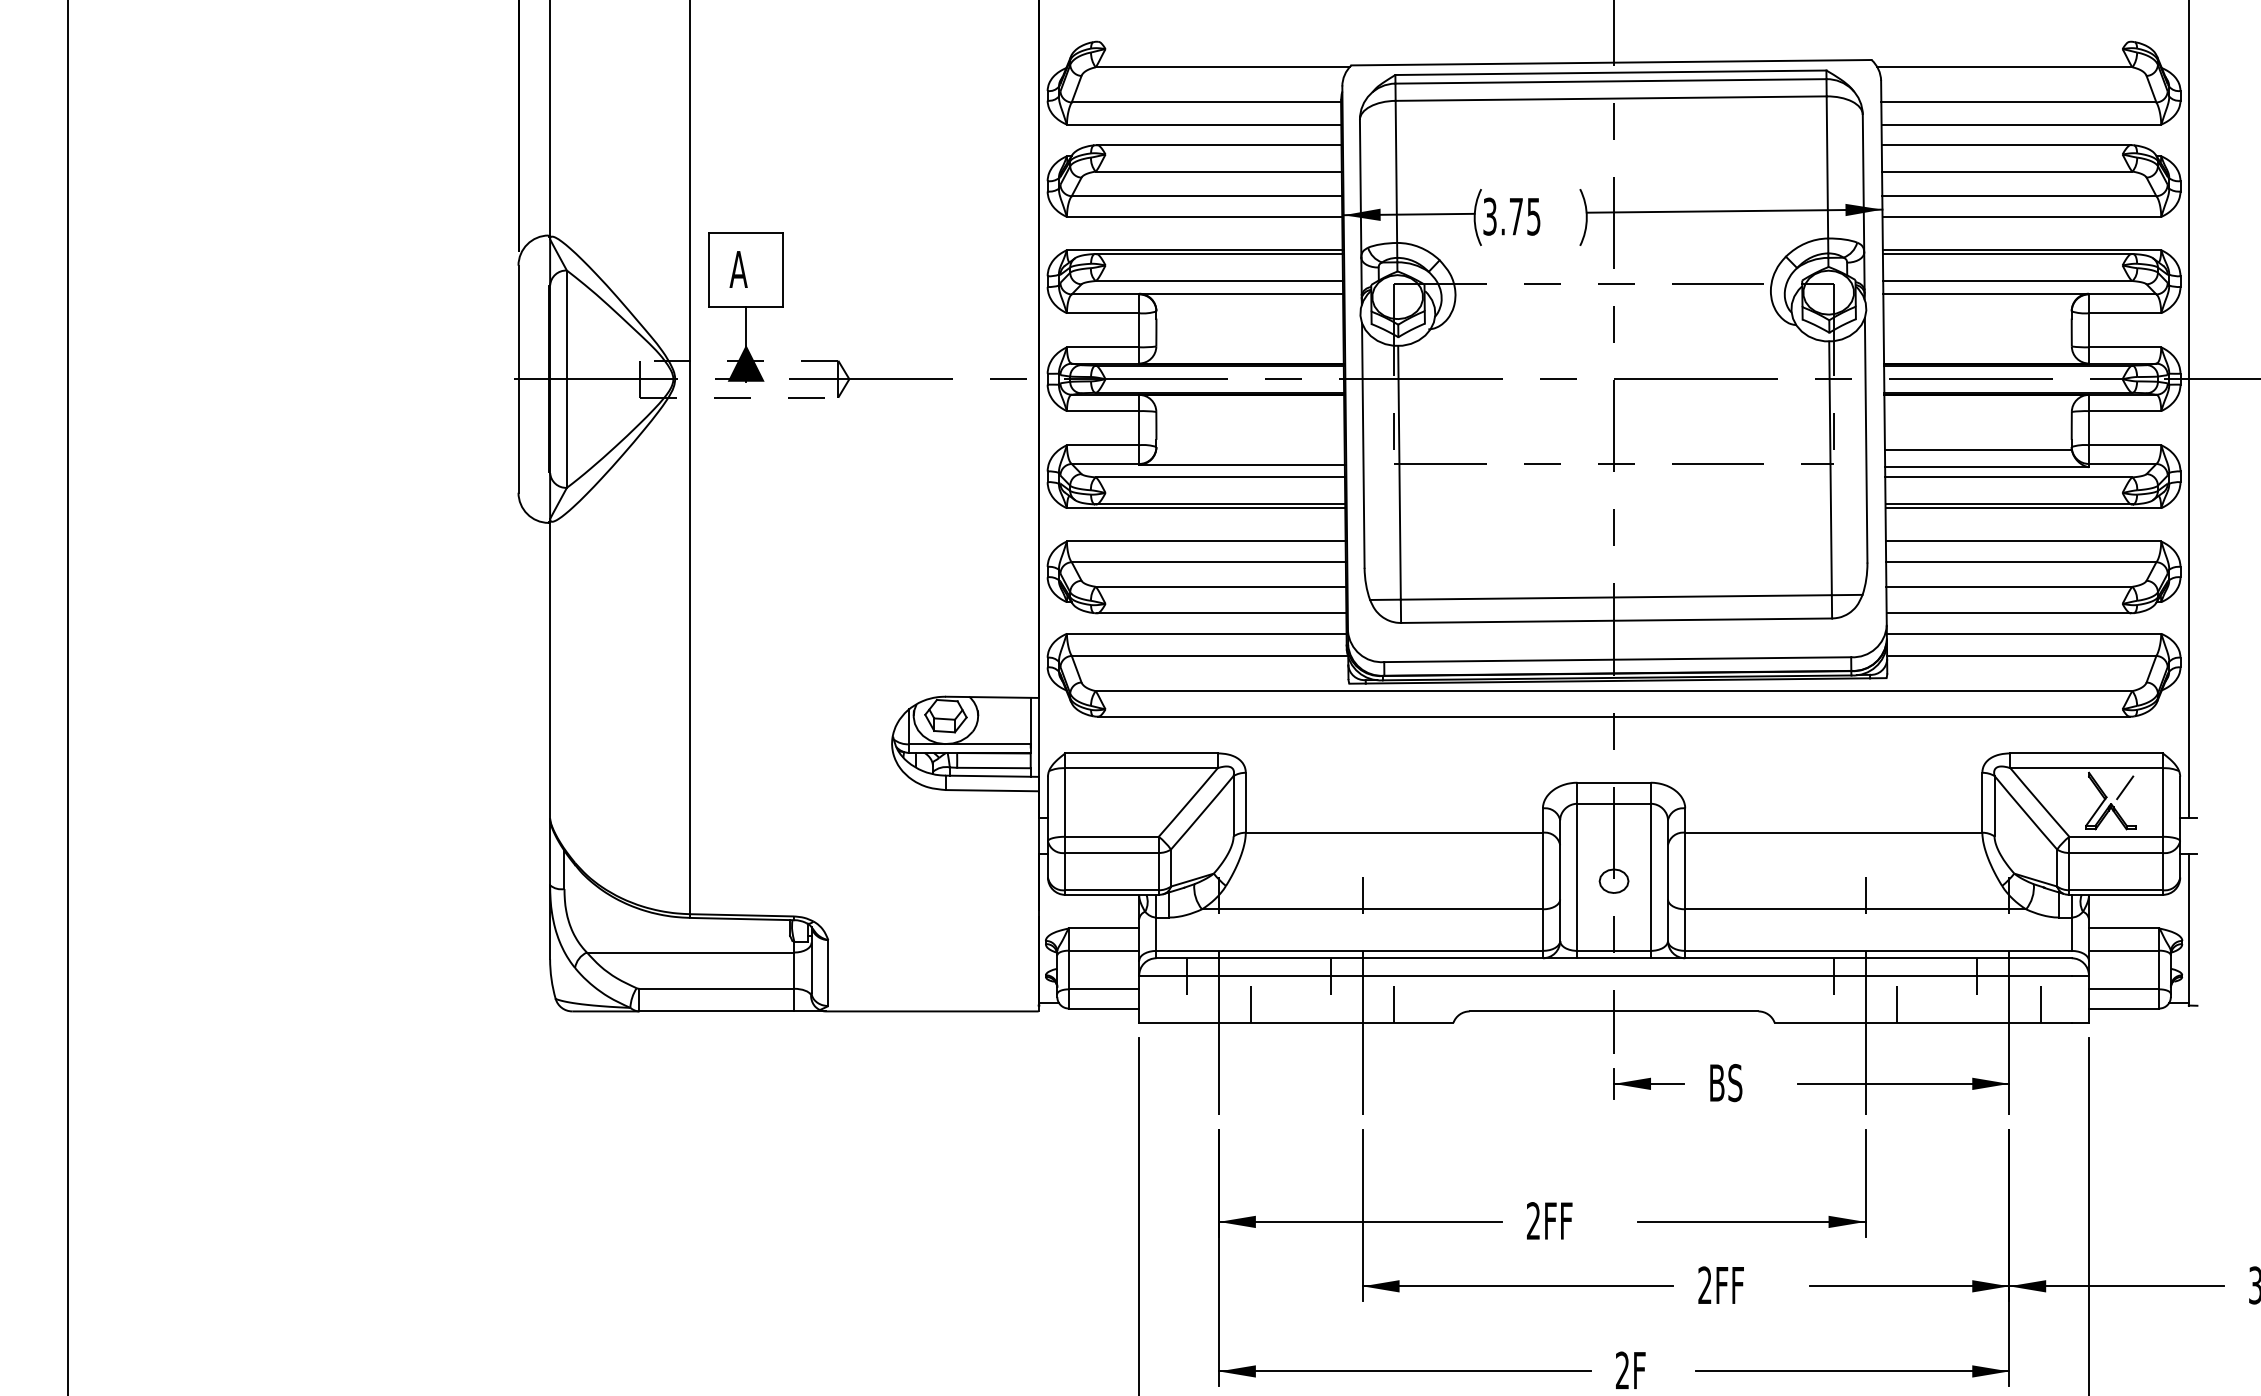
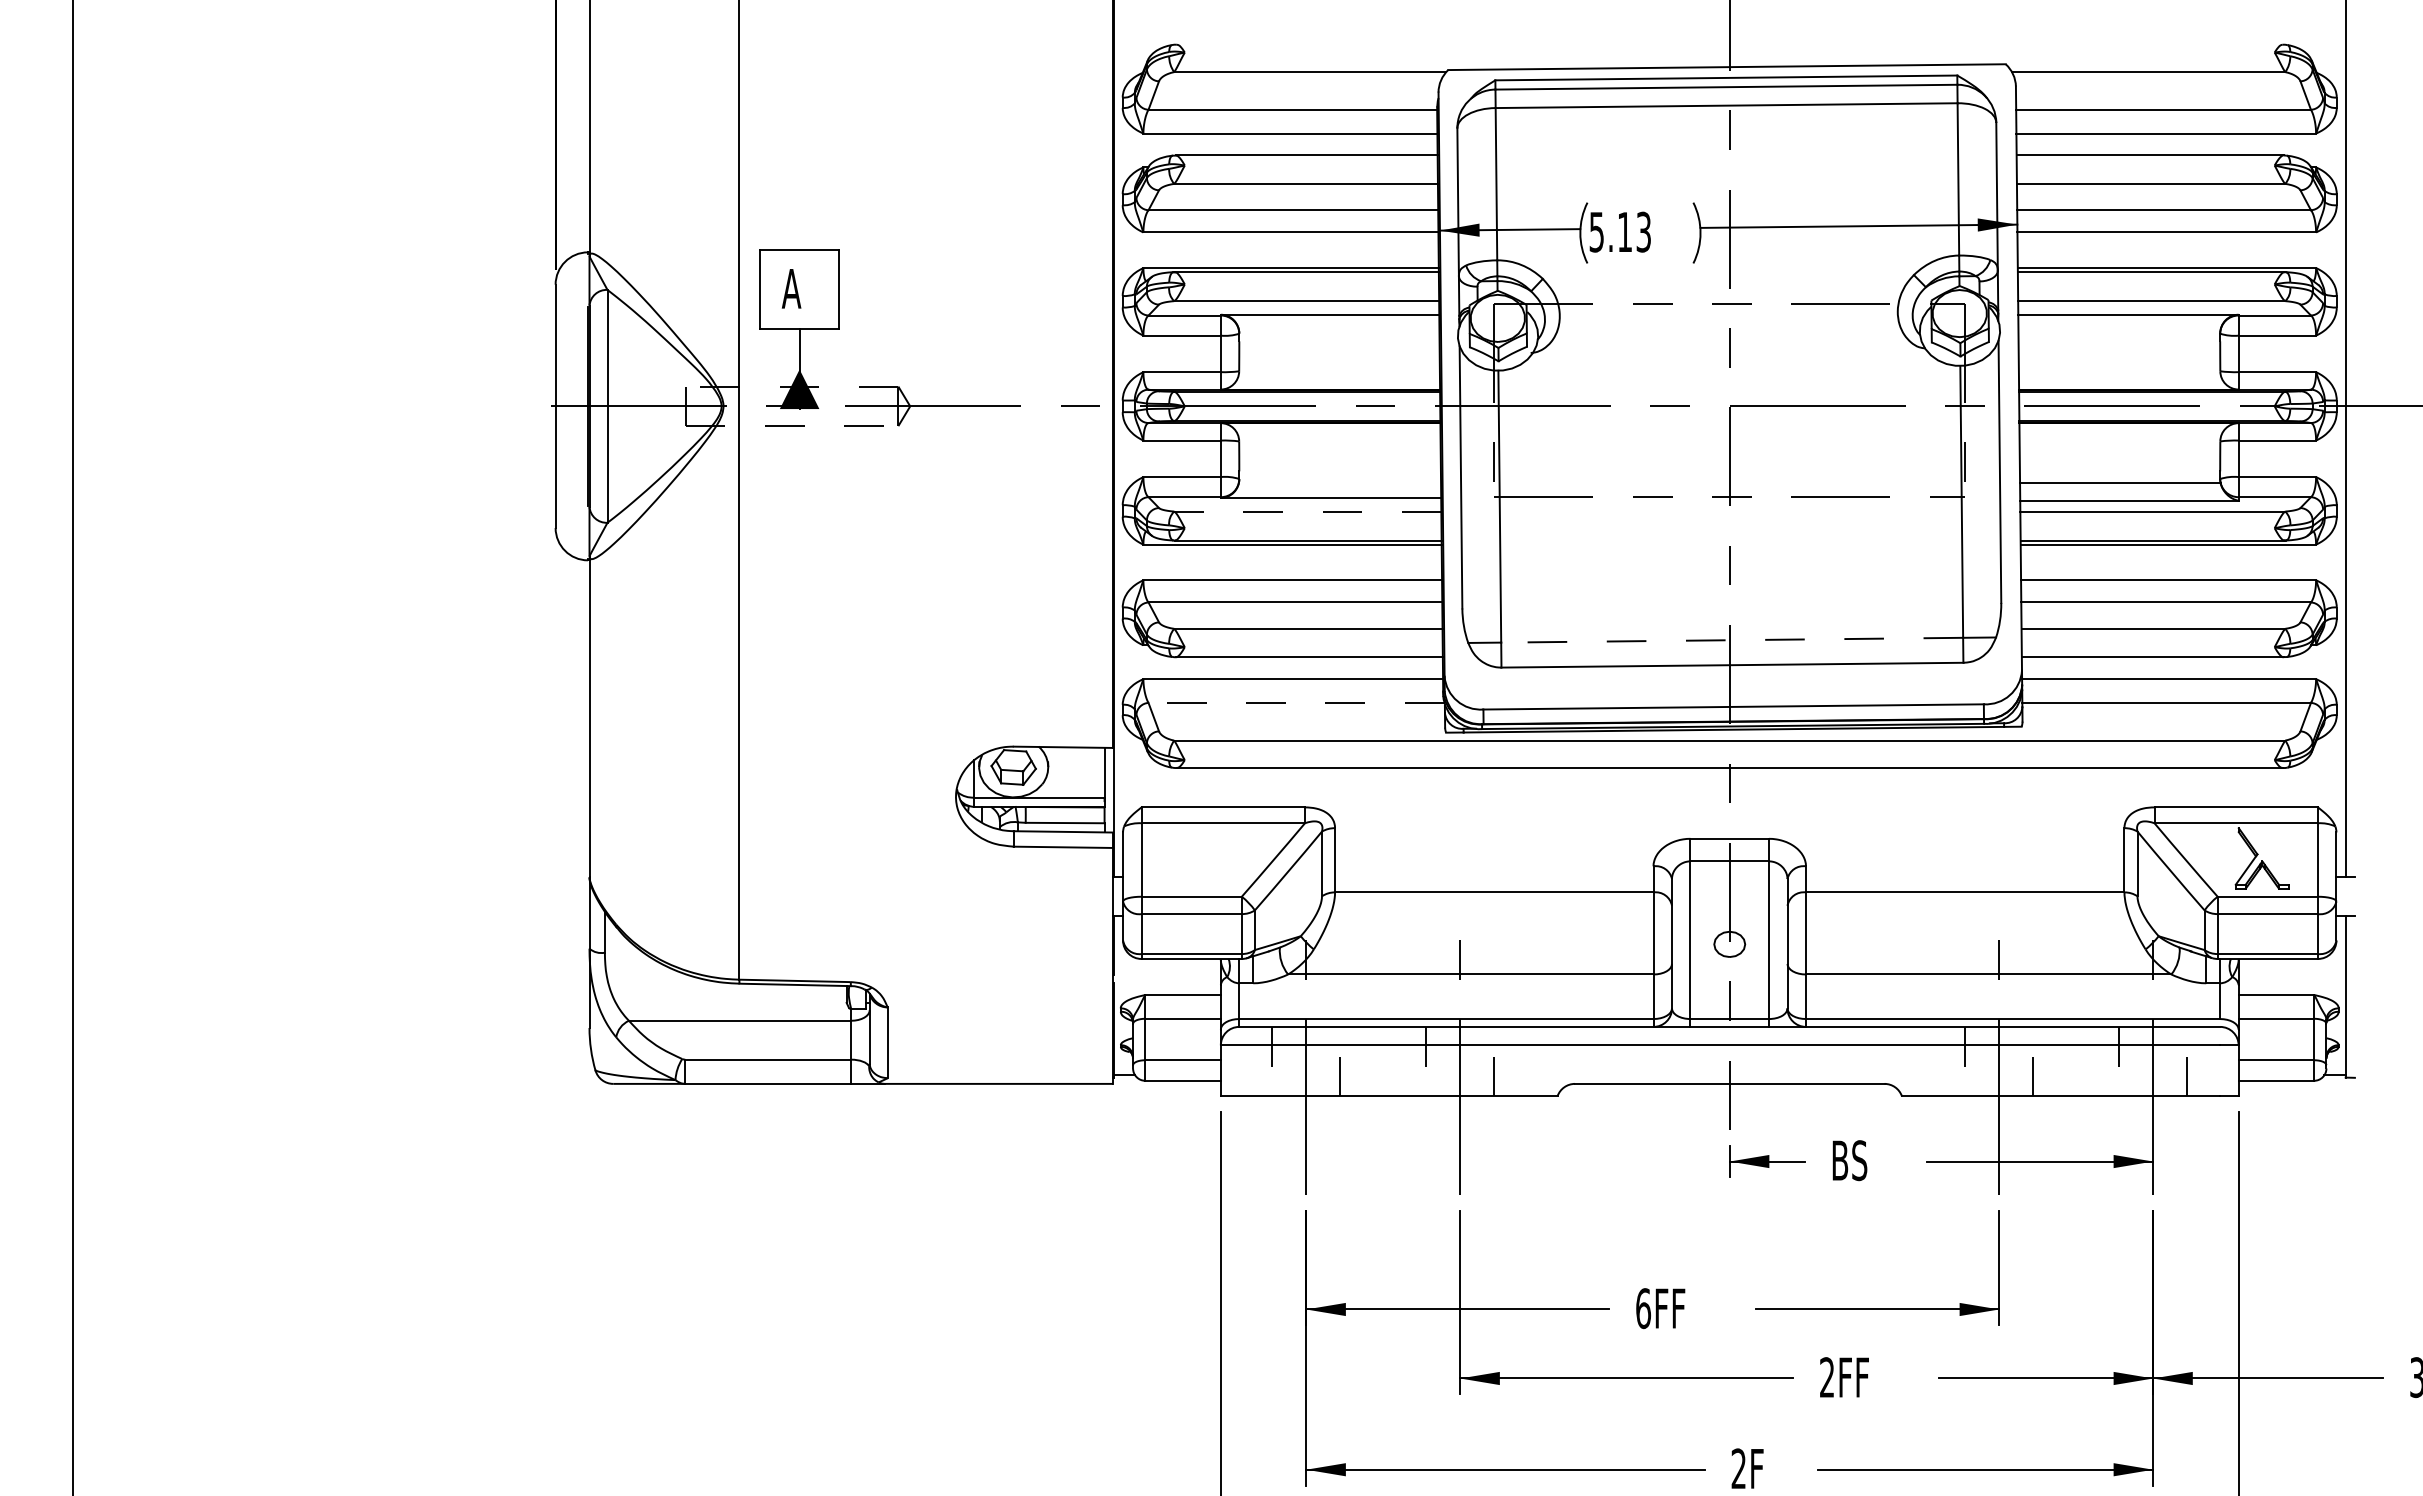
text: (1512, 216) -> (1620, 231), 3.75 -> 5.13
line: (1220, 477) -> (1307, 511), solid -> dashed
line: (1616, 597) -> (1732, 640), solid -> dashed
line: (1209, 655) -> (1296, 702), solid -> dashed
line: (2125, 788) -> (2277, 844), removed
text: (1533, 1221) -> (1643, 1308), 2FF -> 6FF

